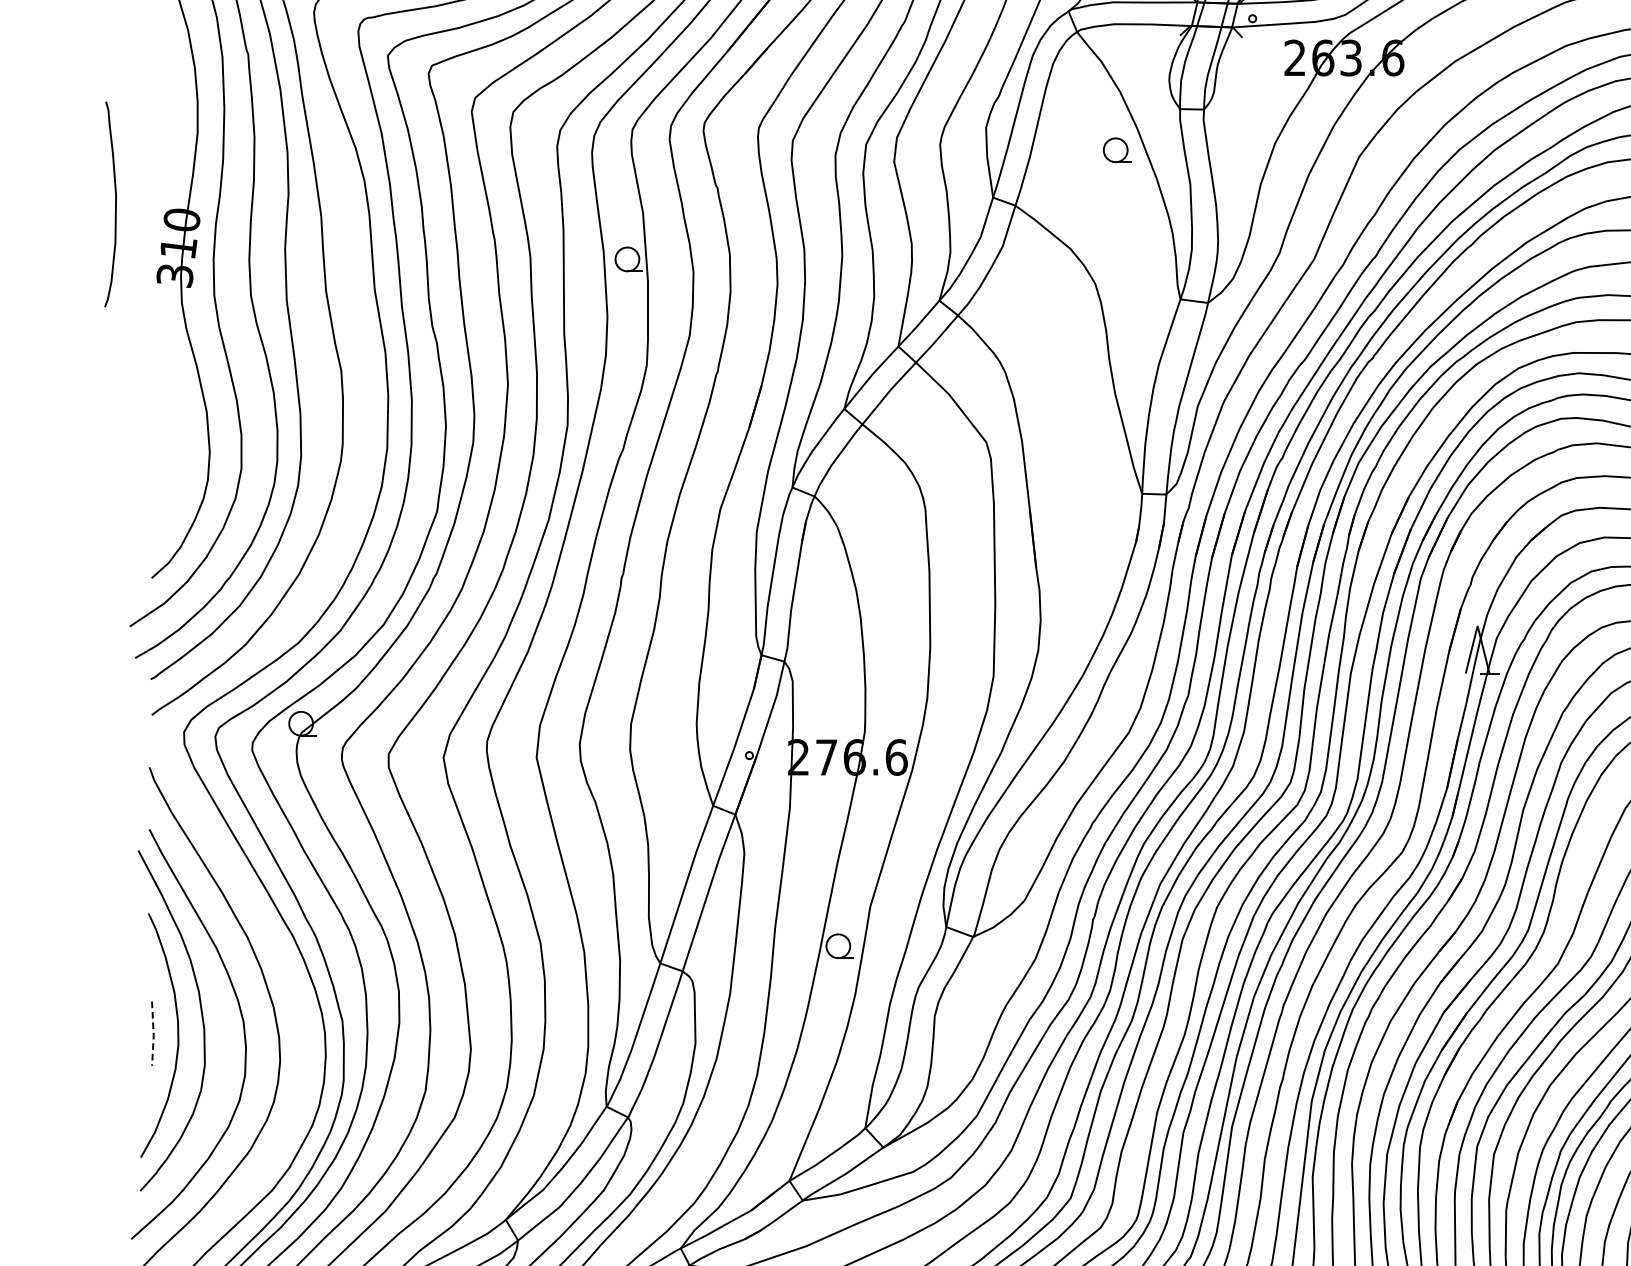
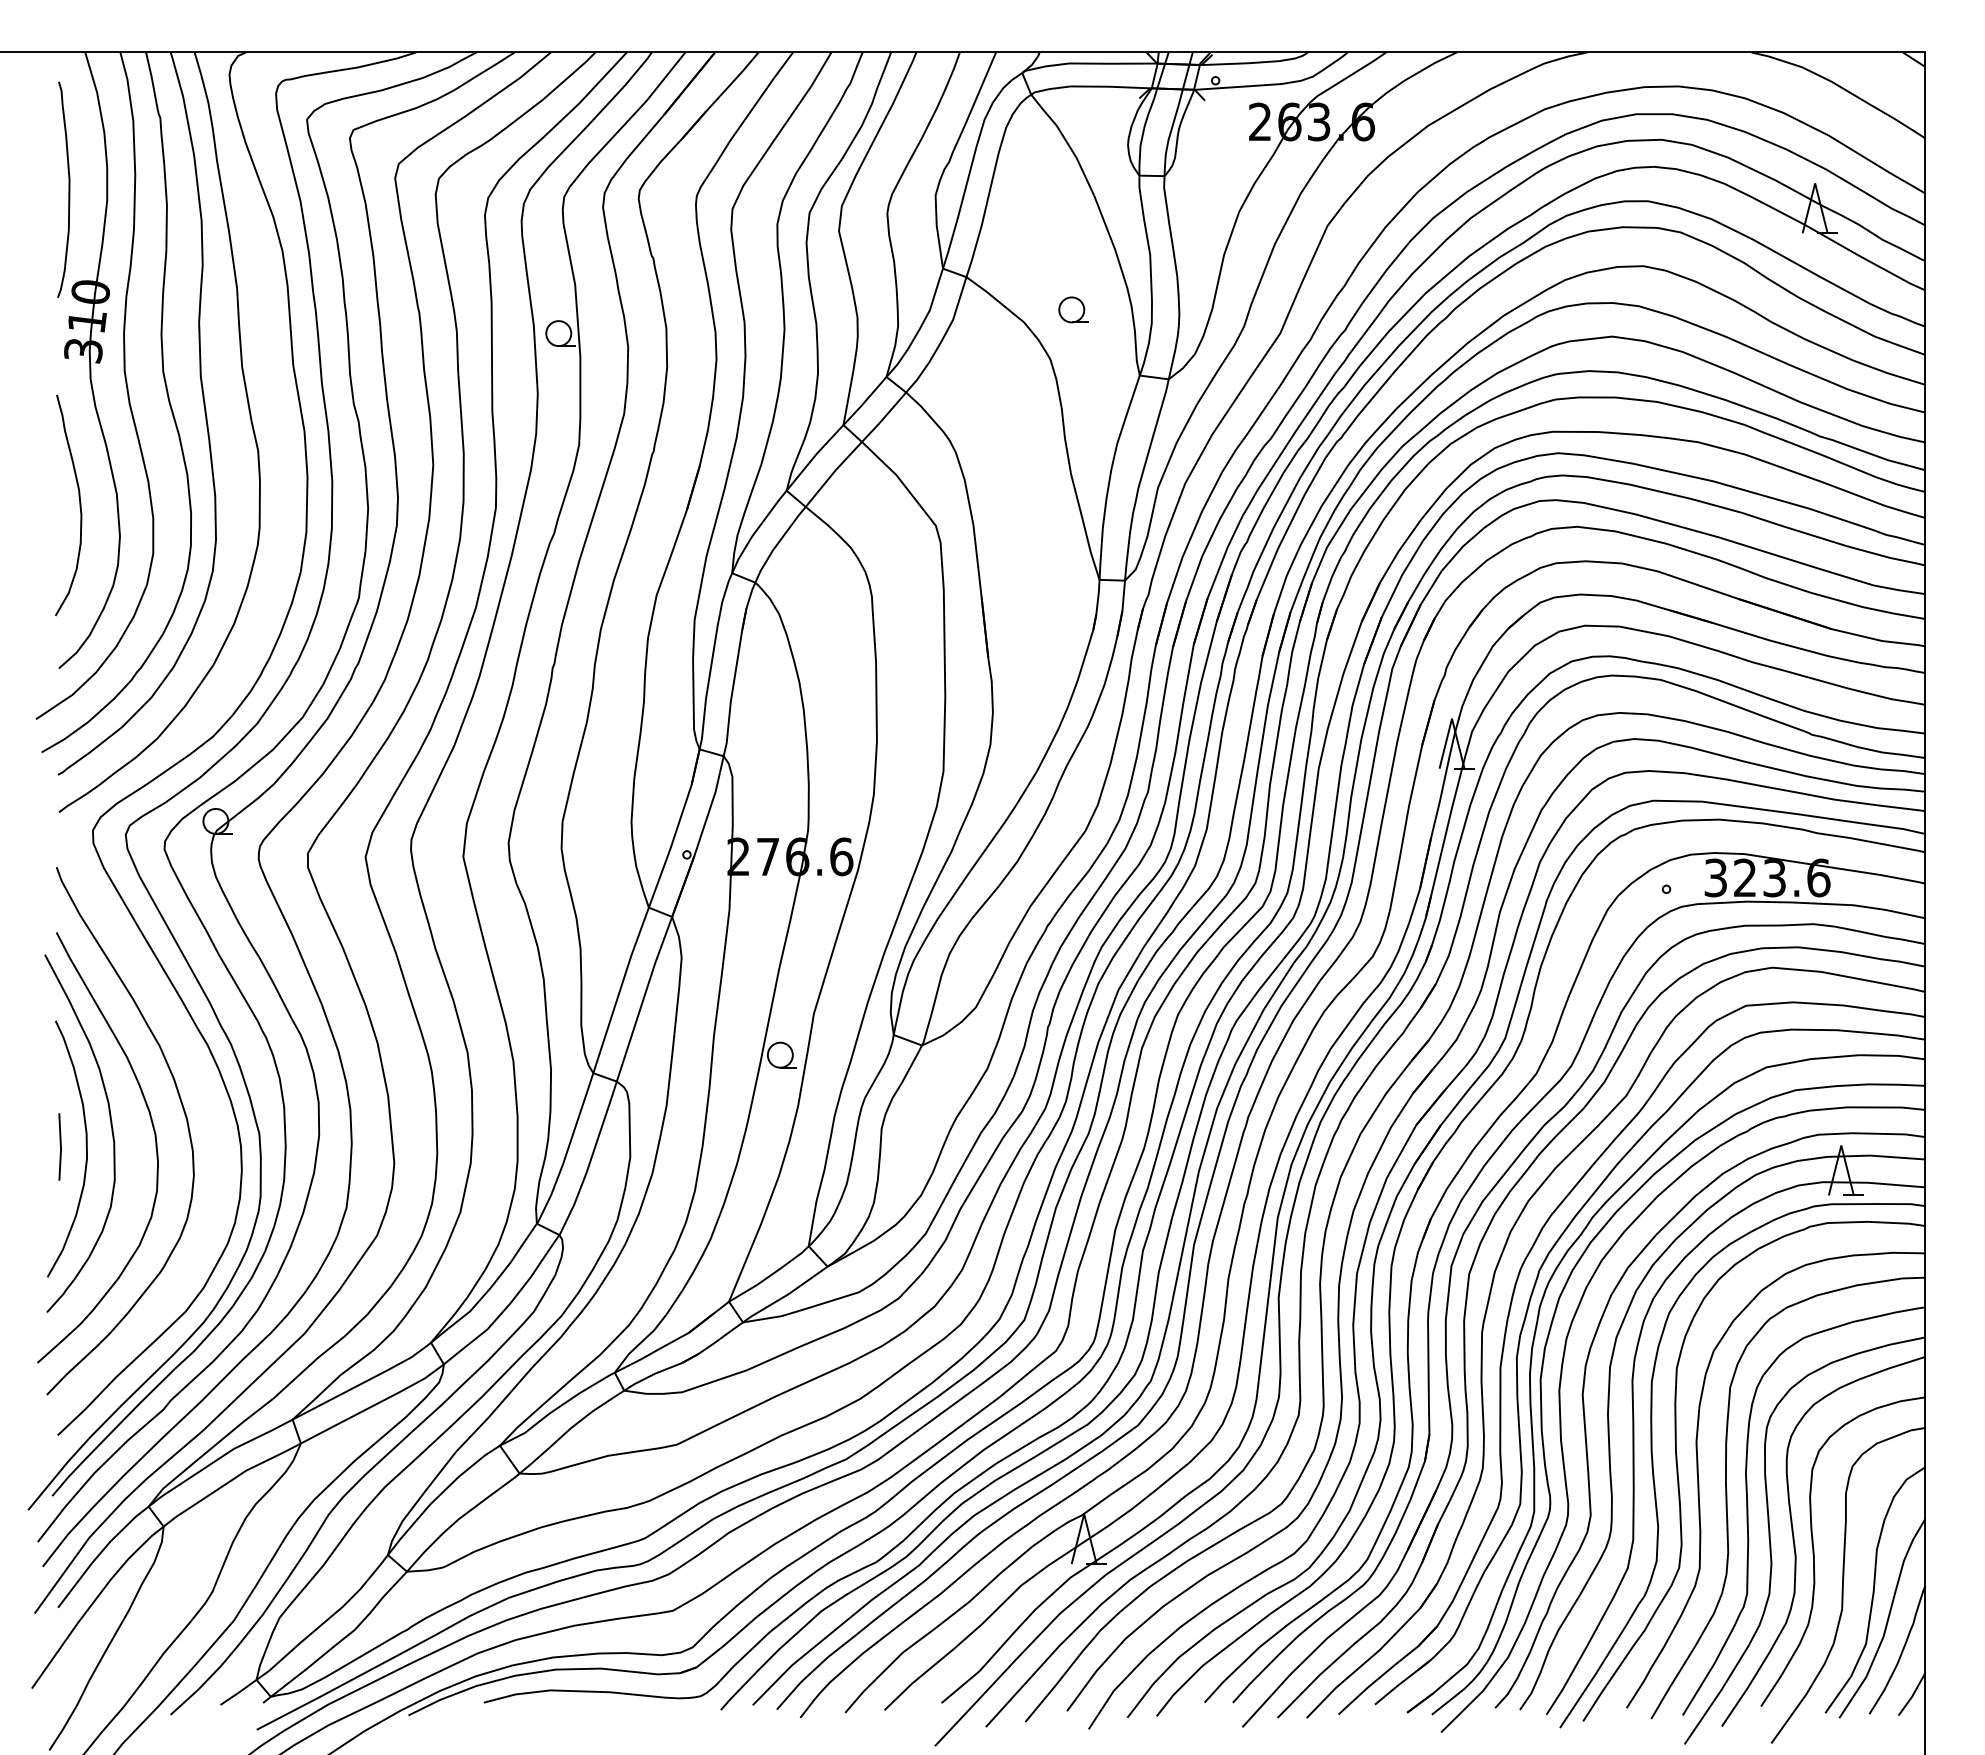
part: (1117, 149) -> (1073, 309), moved
curve: (115, 204) -> (68, 189), moved
curve: (171, 423) -> (79, 505), added
line: (153, 1034) -> (60, 1147), dashed -> solid

